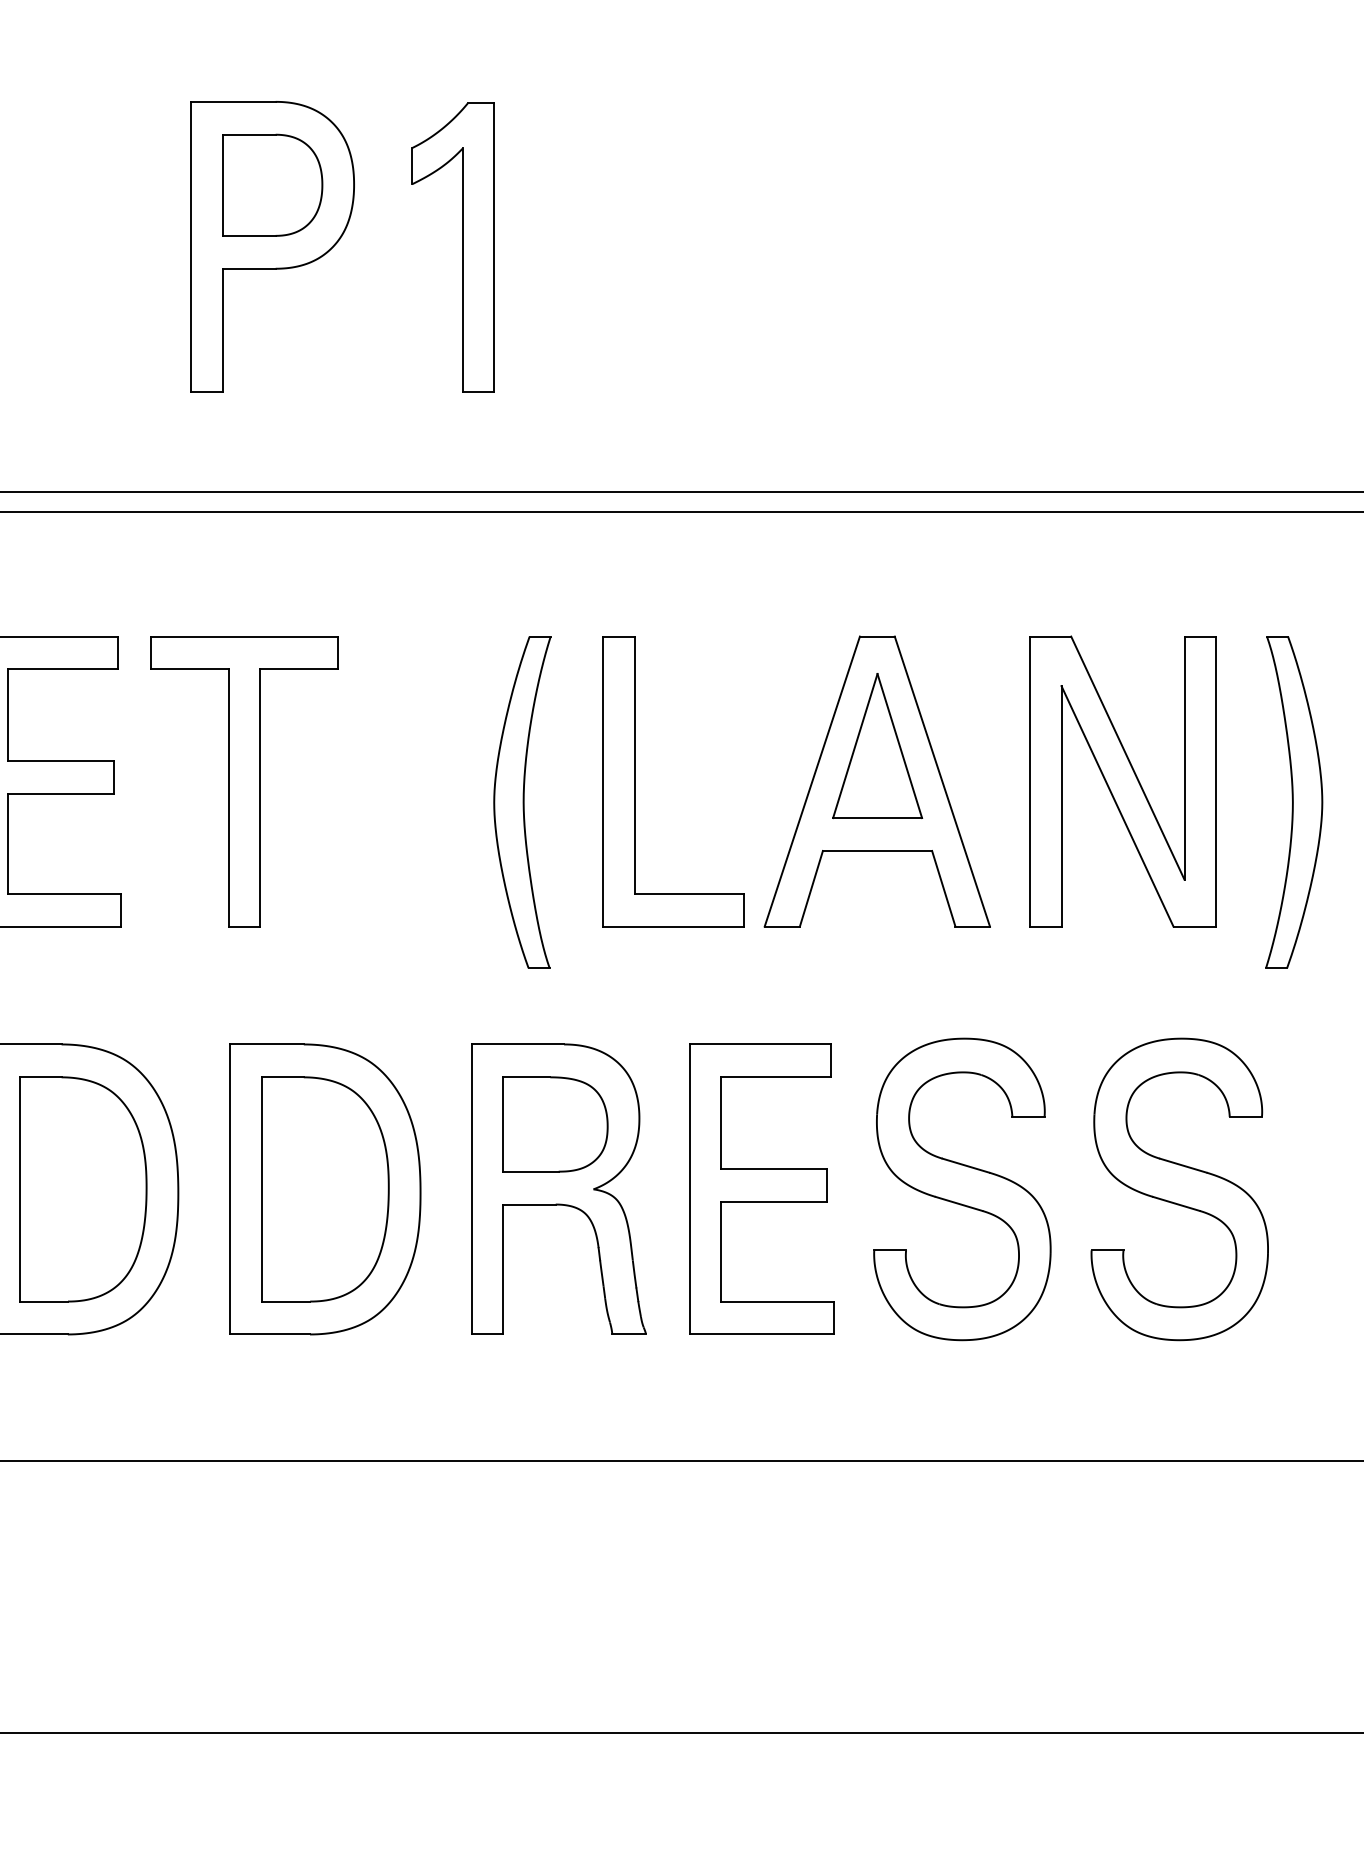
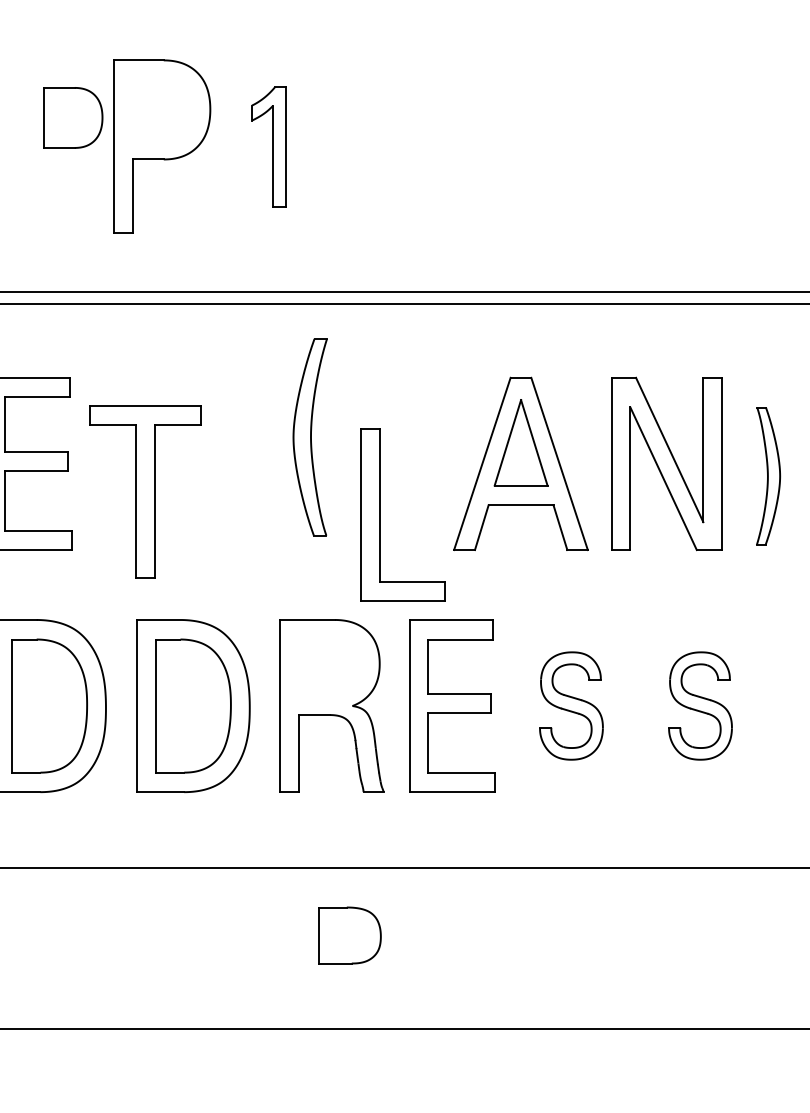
part: (273, 184) -> (73, 117), moved
part: (452, 246) -> (268, 146), size x0.7
part: (244, 780) -> (145, 491), moved
part: (635, 780) -> (380, 514), moved
part: (521, 802) -> (309, 437), moved
part: (1294, 802) -> (768, 476), size x0.7
part: (554, 1124) -> (349, 935), moved
part: (962, 1188) -> (571, 705), size x0.6
part: (1179, 1188) -> (700, 705), size x0.6

